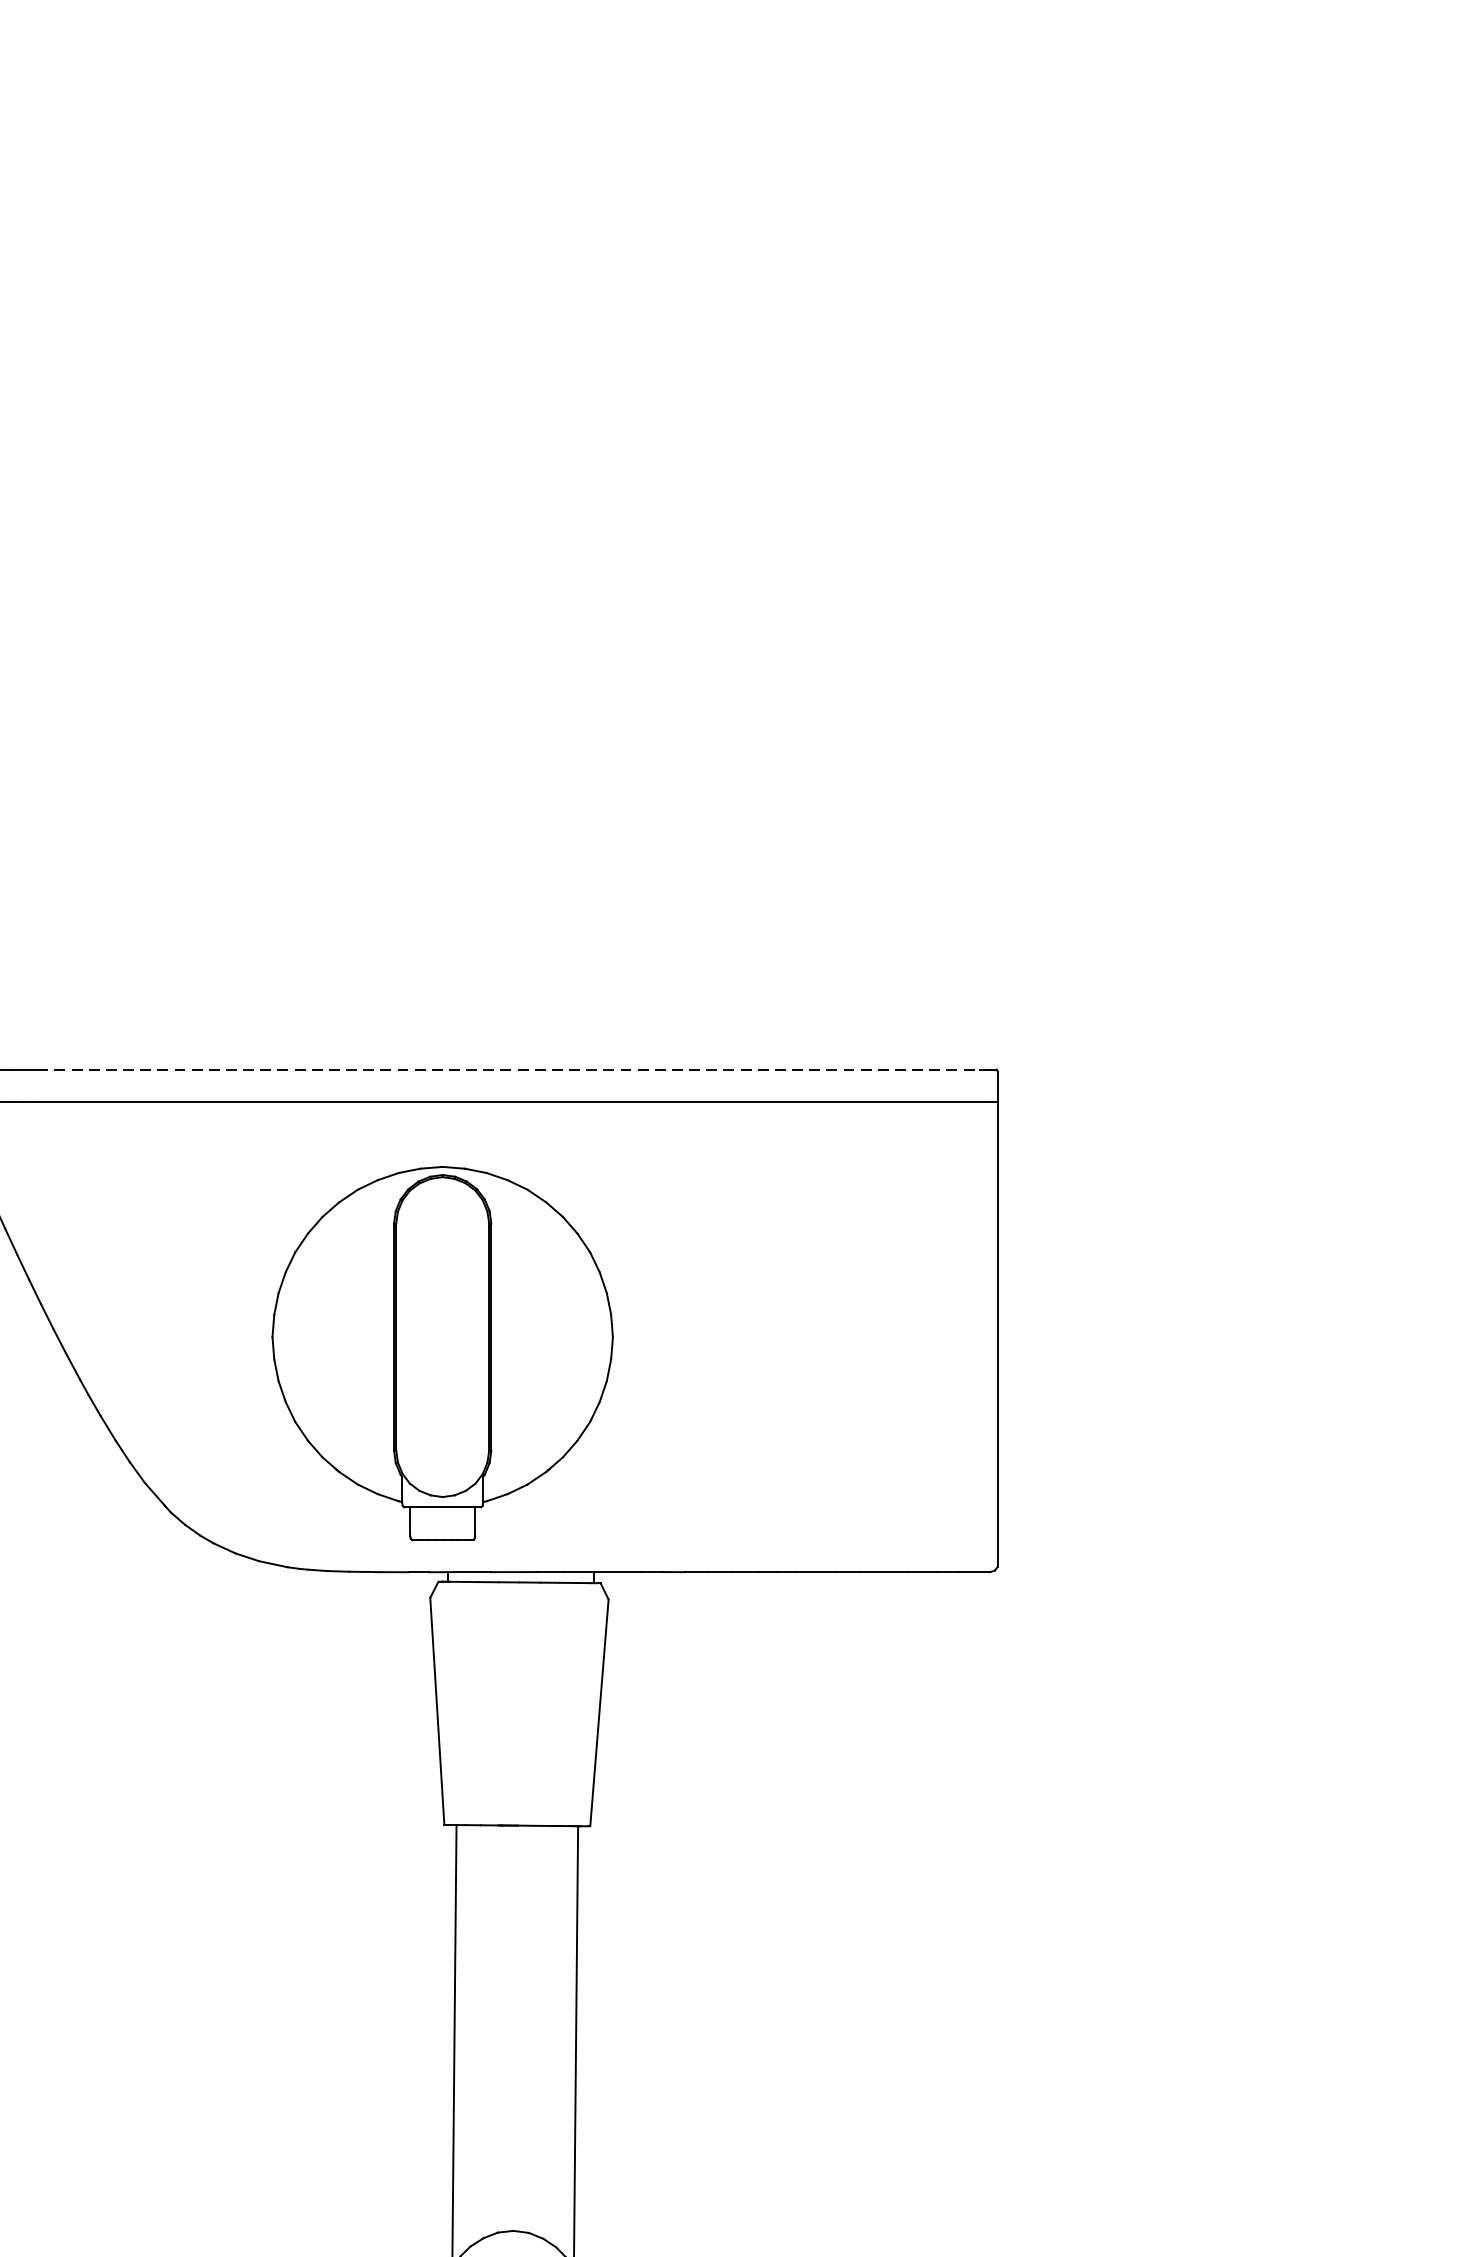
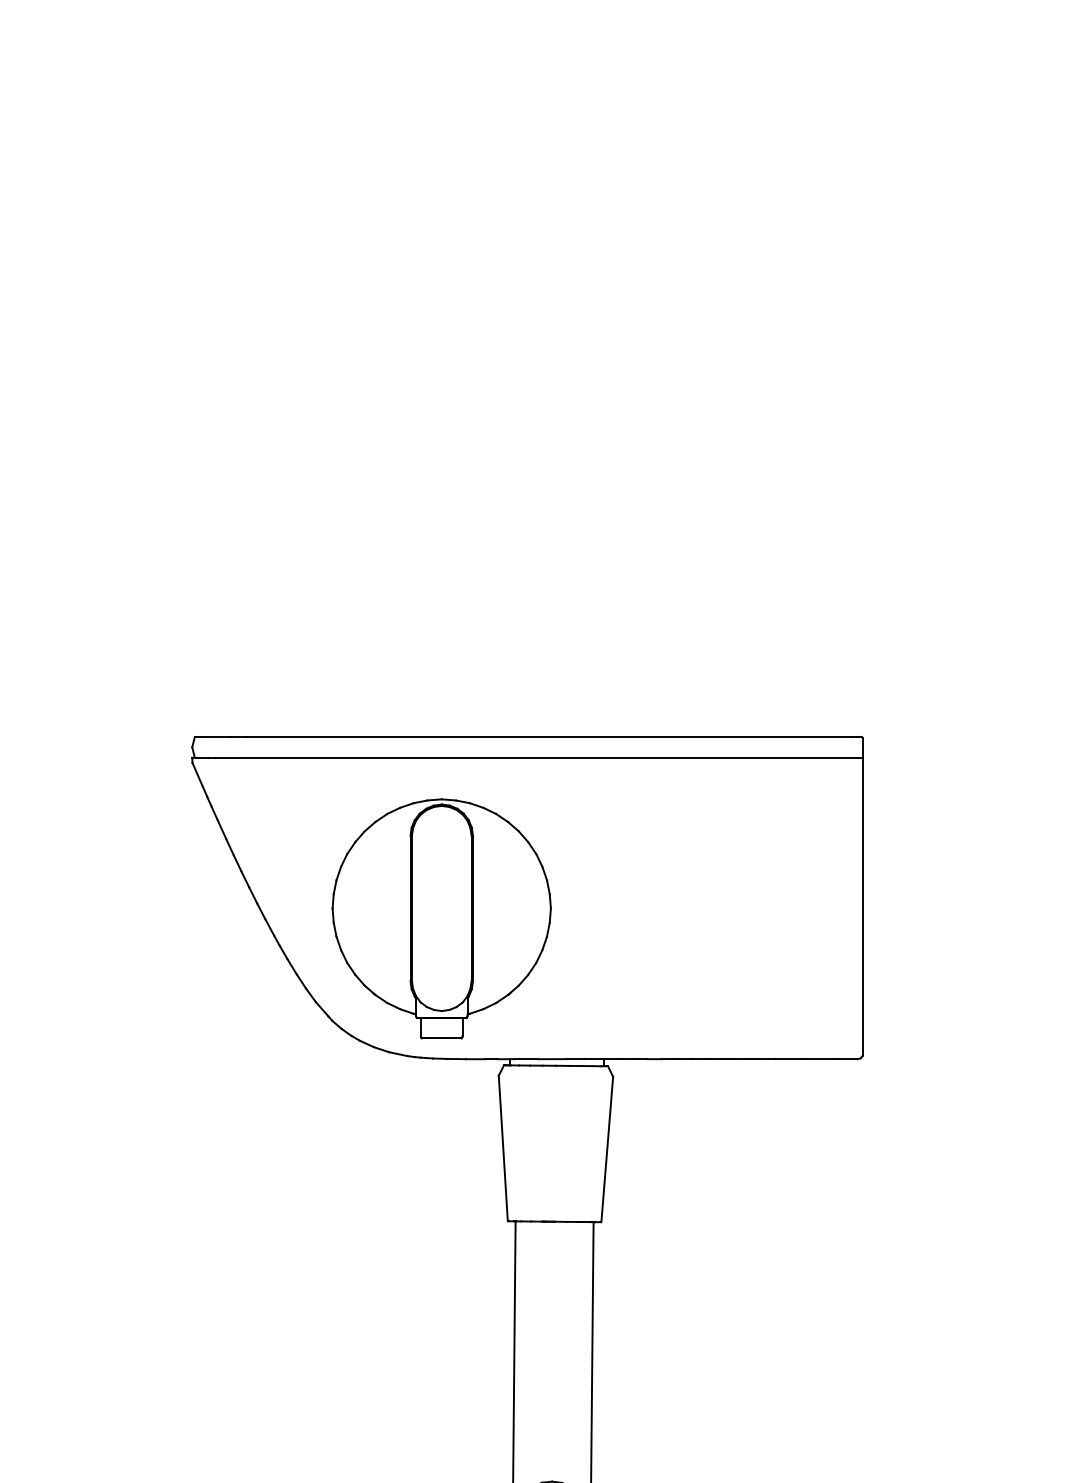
line: (509, 1068) -> (549, 736), dashed -> solid
part: (442, 1352) -> (441, 918), moved

